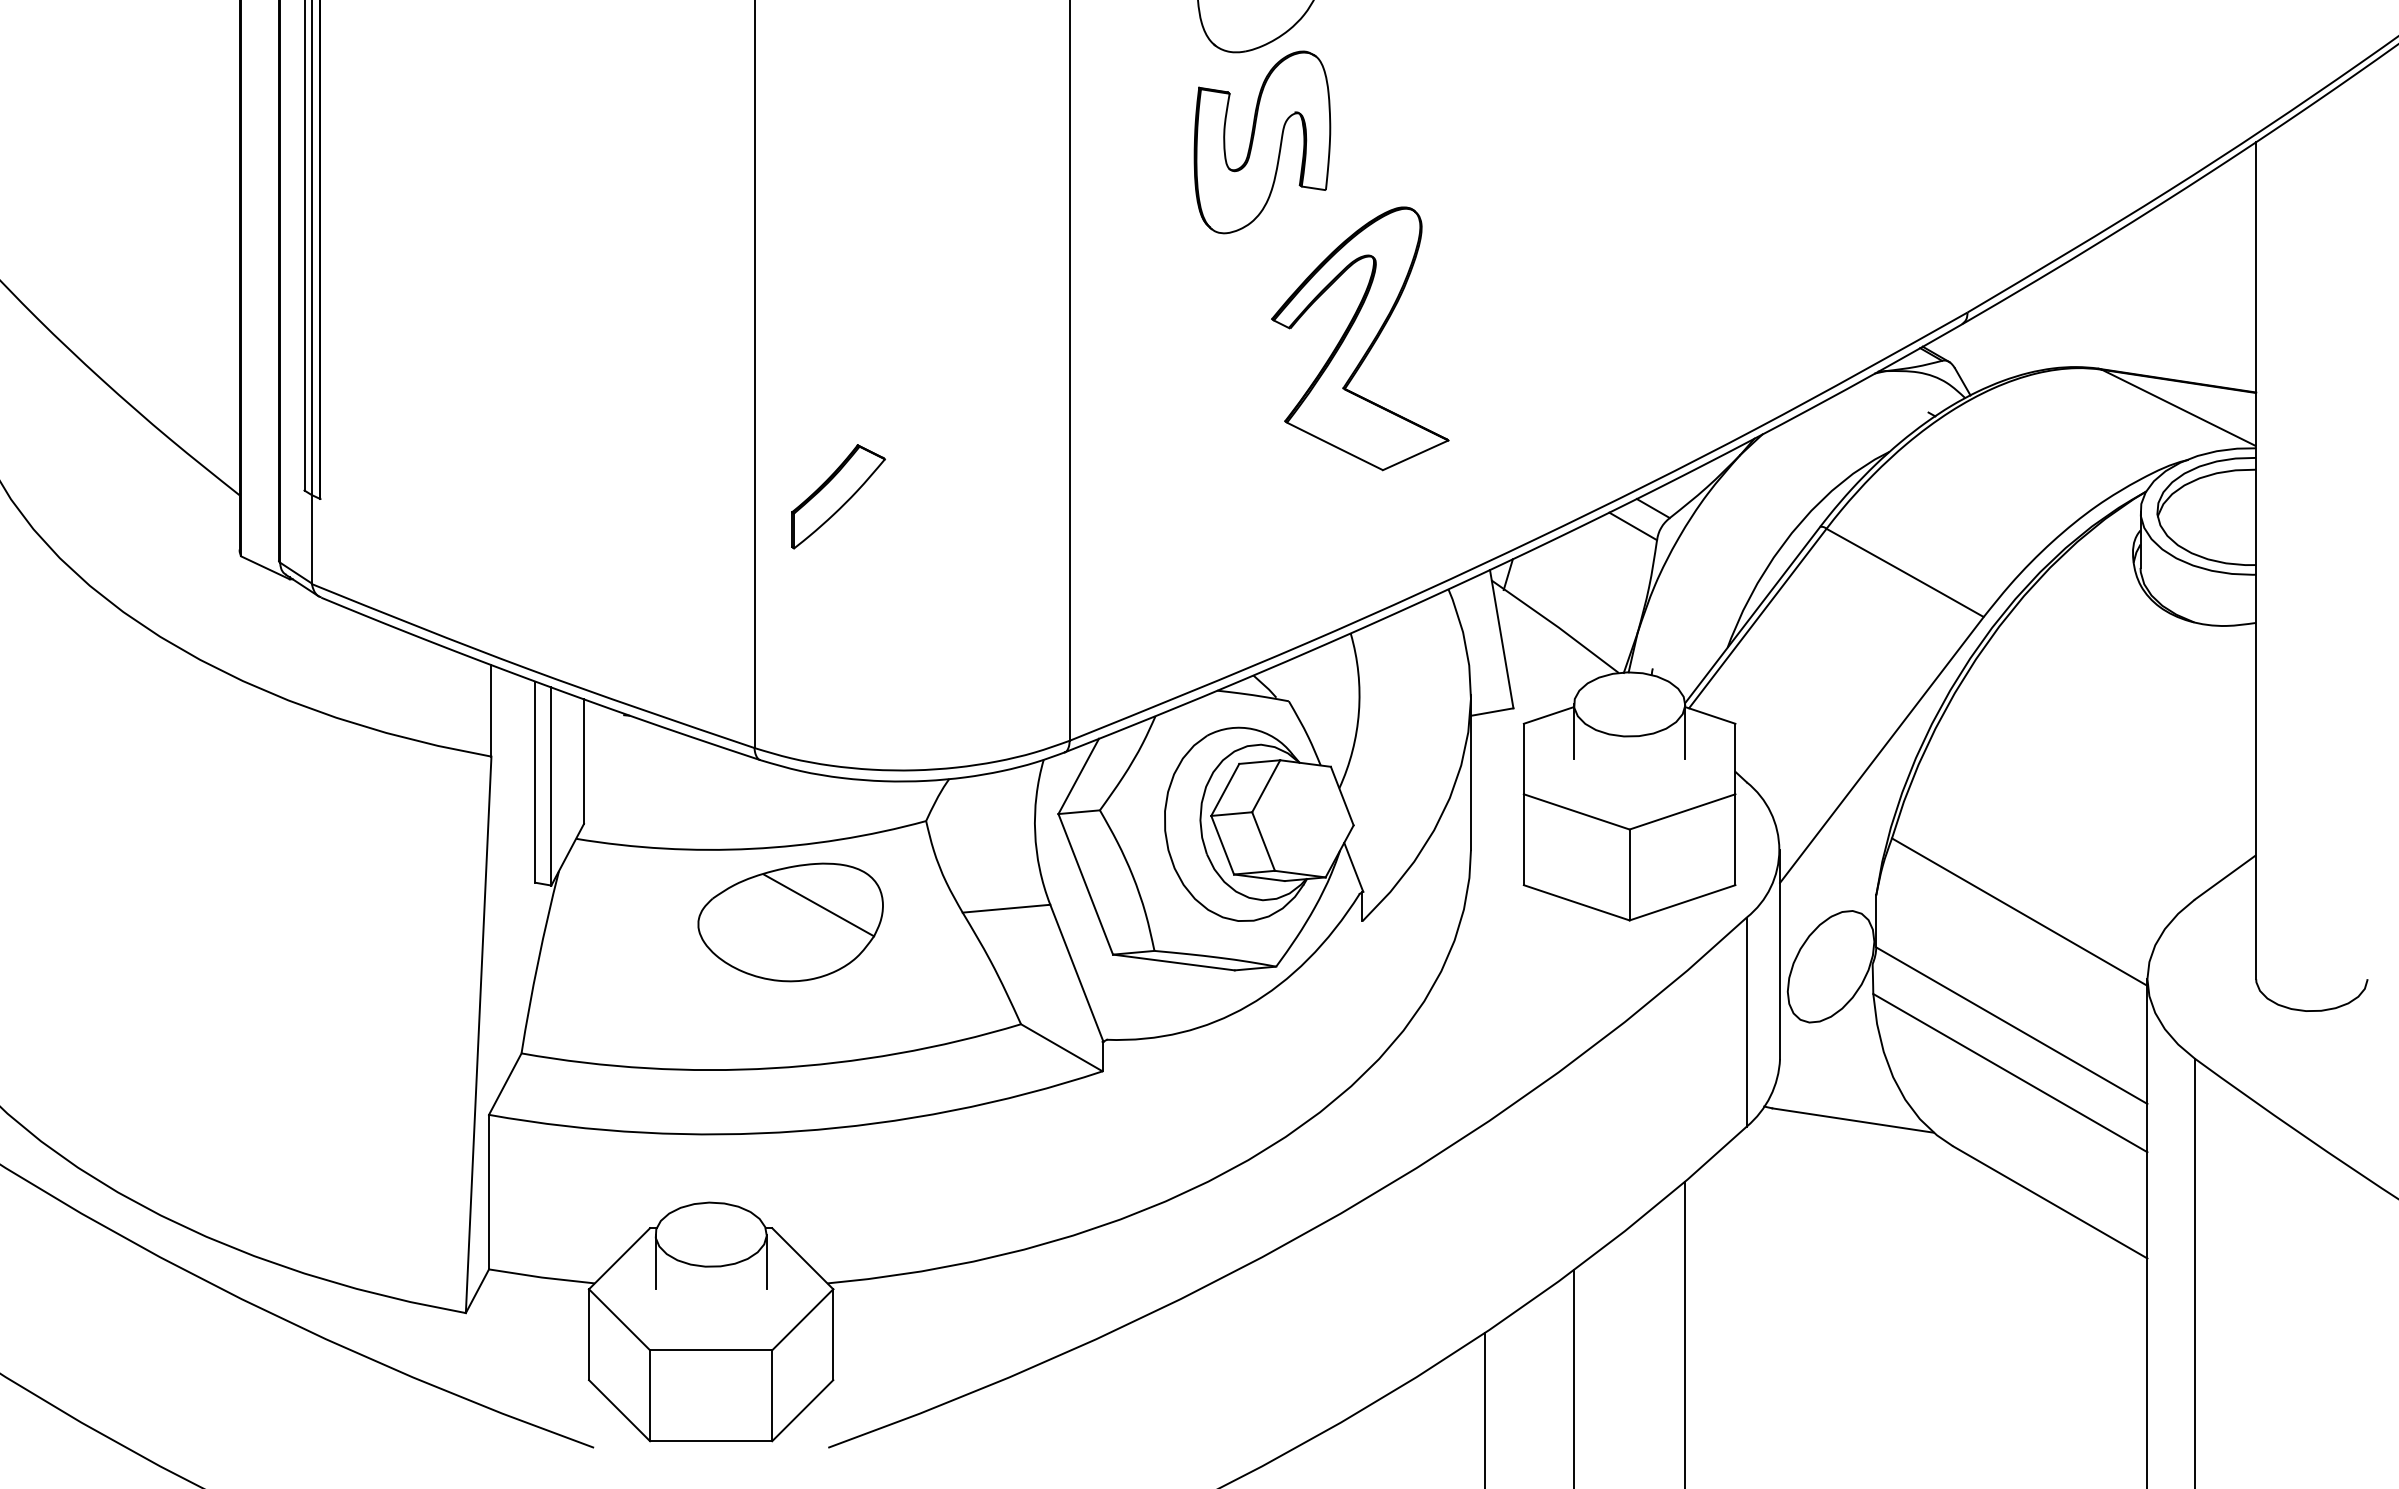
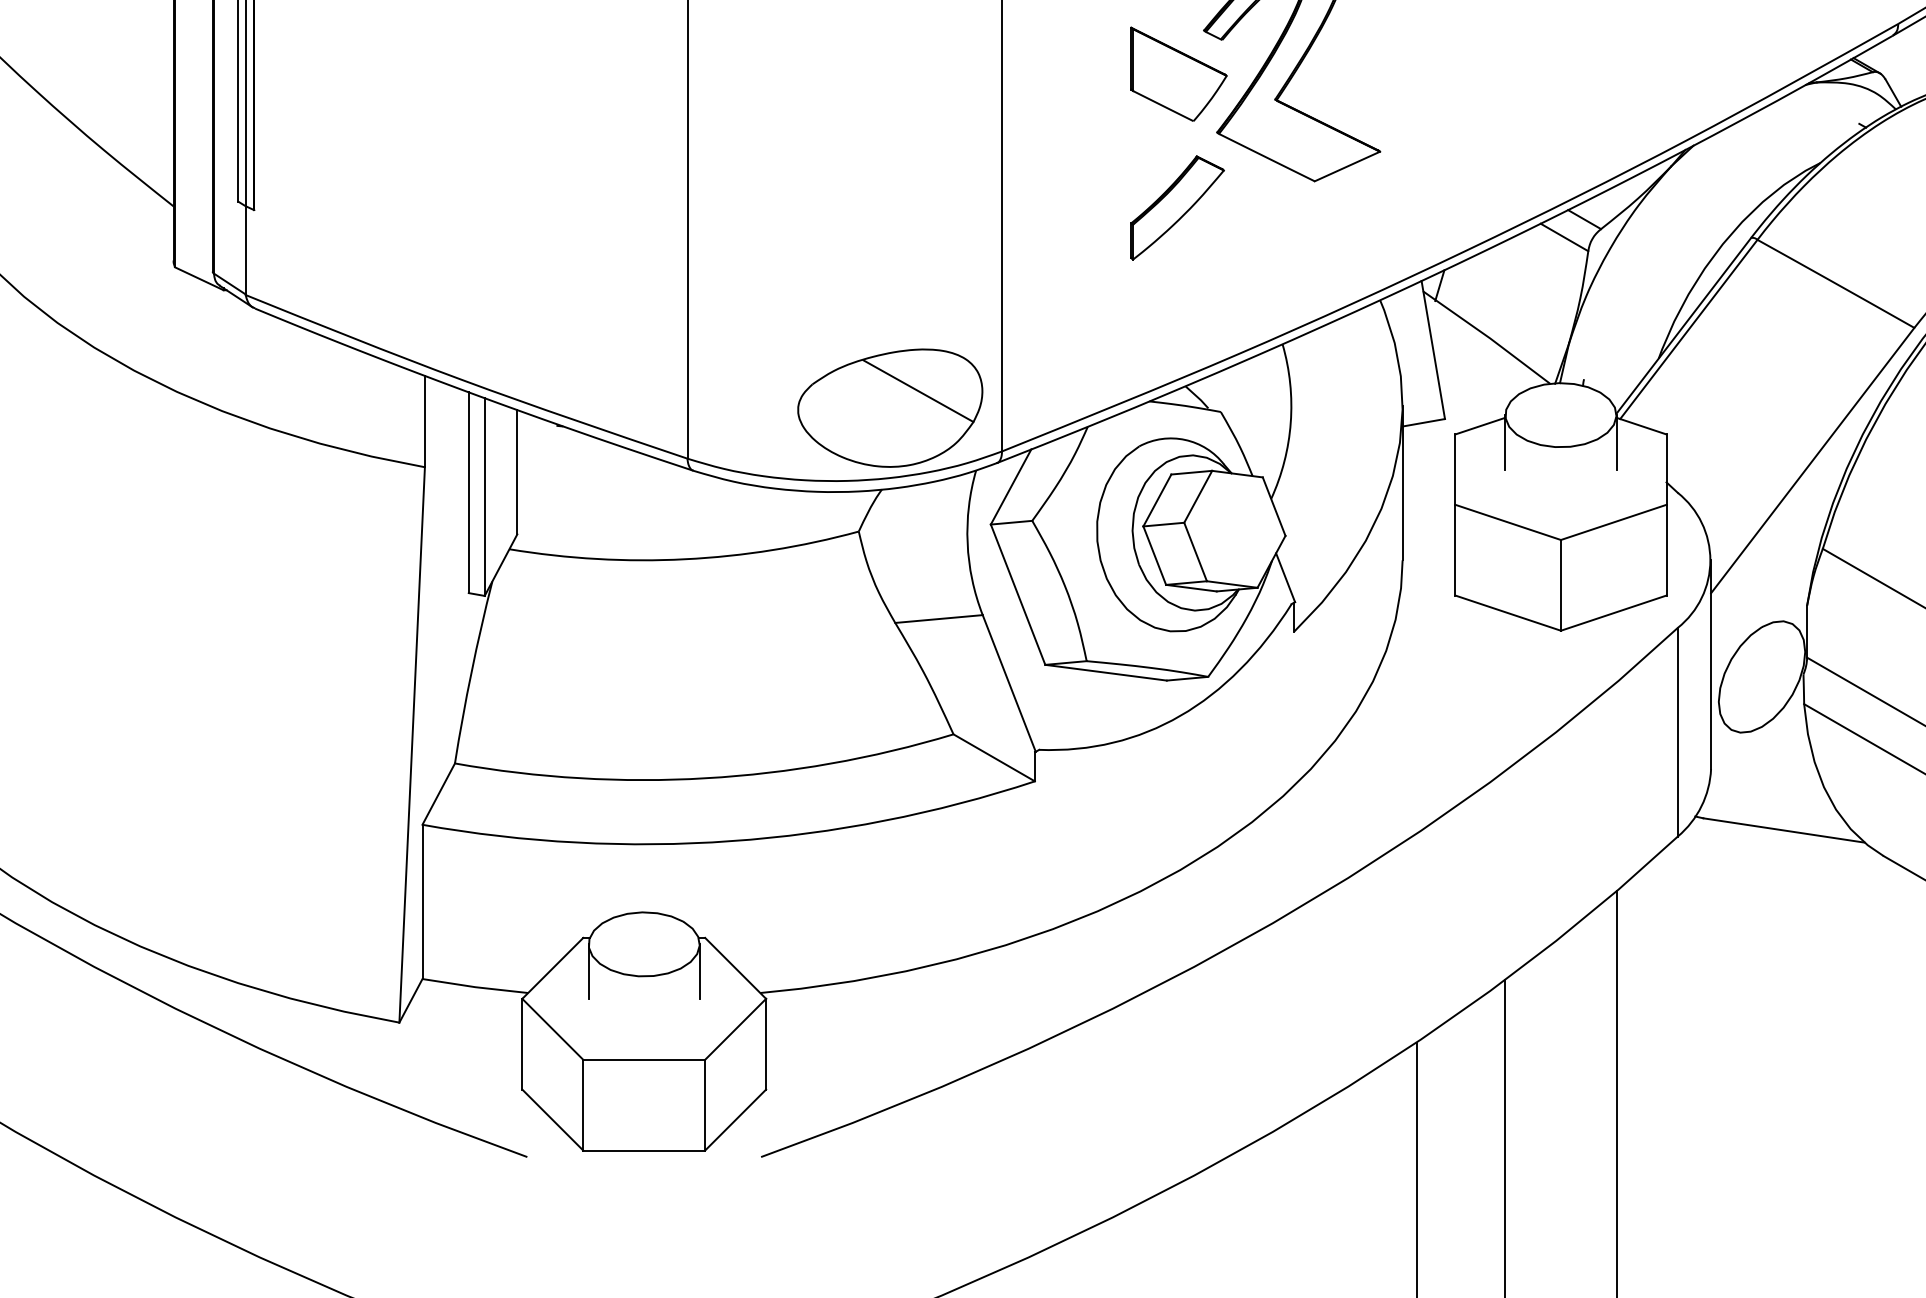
part: (1246, 362) -> (1178, 73), added
part: (838, 496) -> (1177, 207), moved
part: (790, 922) -> (890, 408), moved

